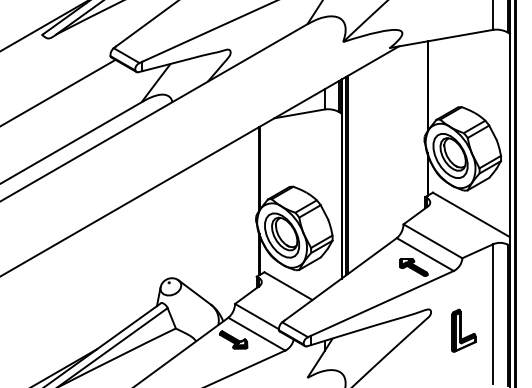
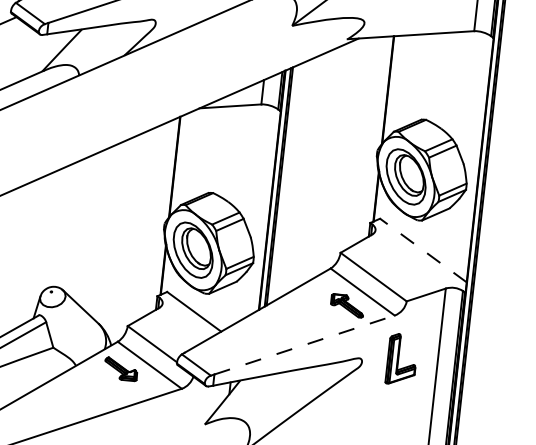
line: (471, 214) -> (423, 250), solid -> dashed
line: (382, 303) -> (304, 345), solid -> dashed
part: (463, 330) -> (401, 359), moved

